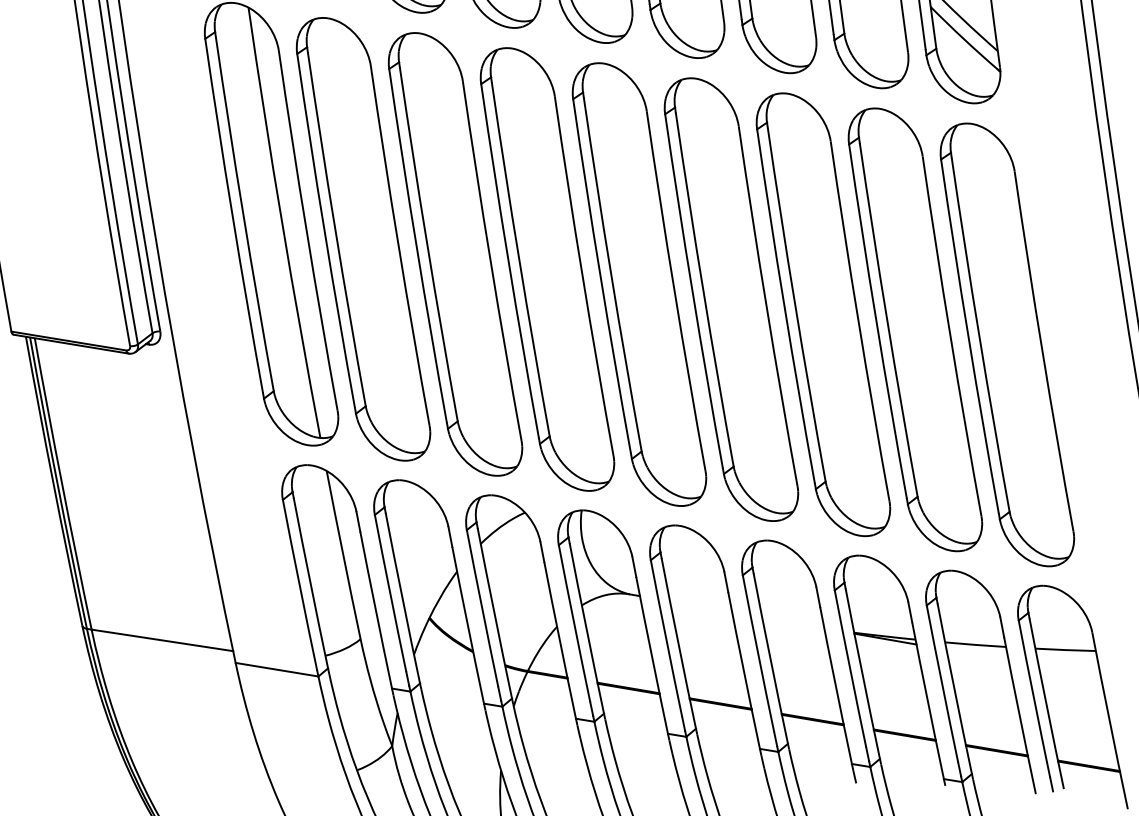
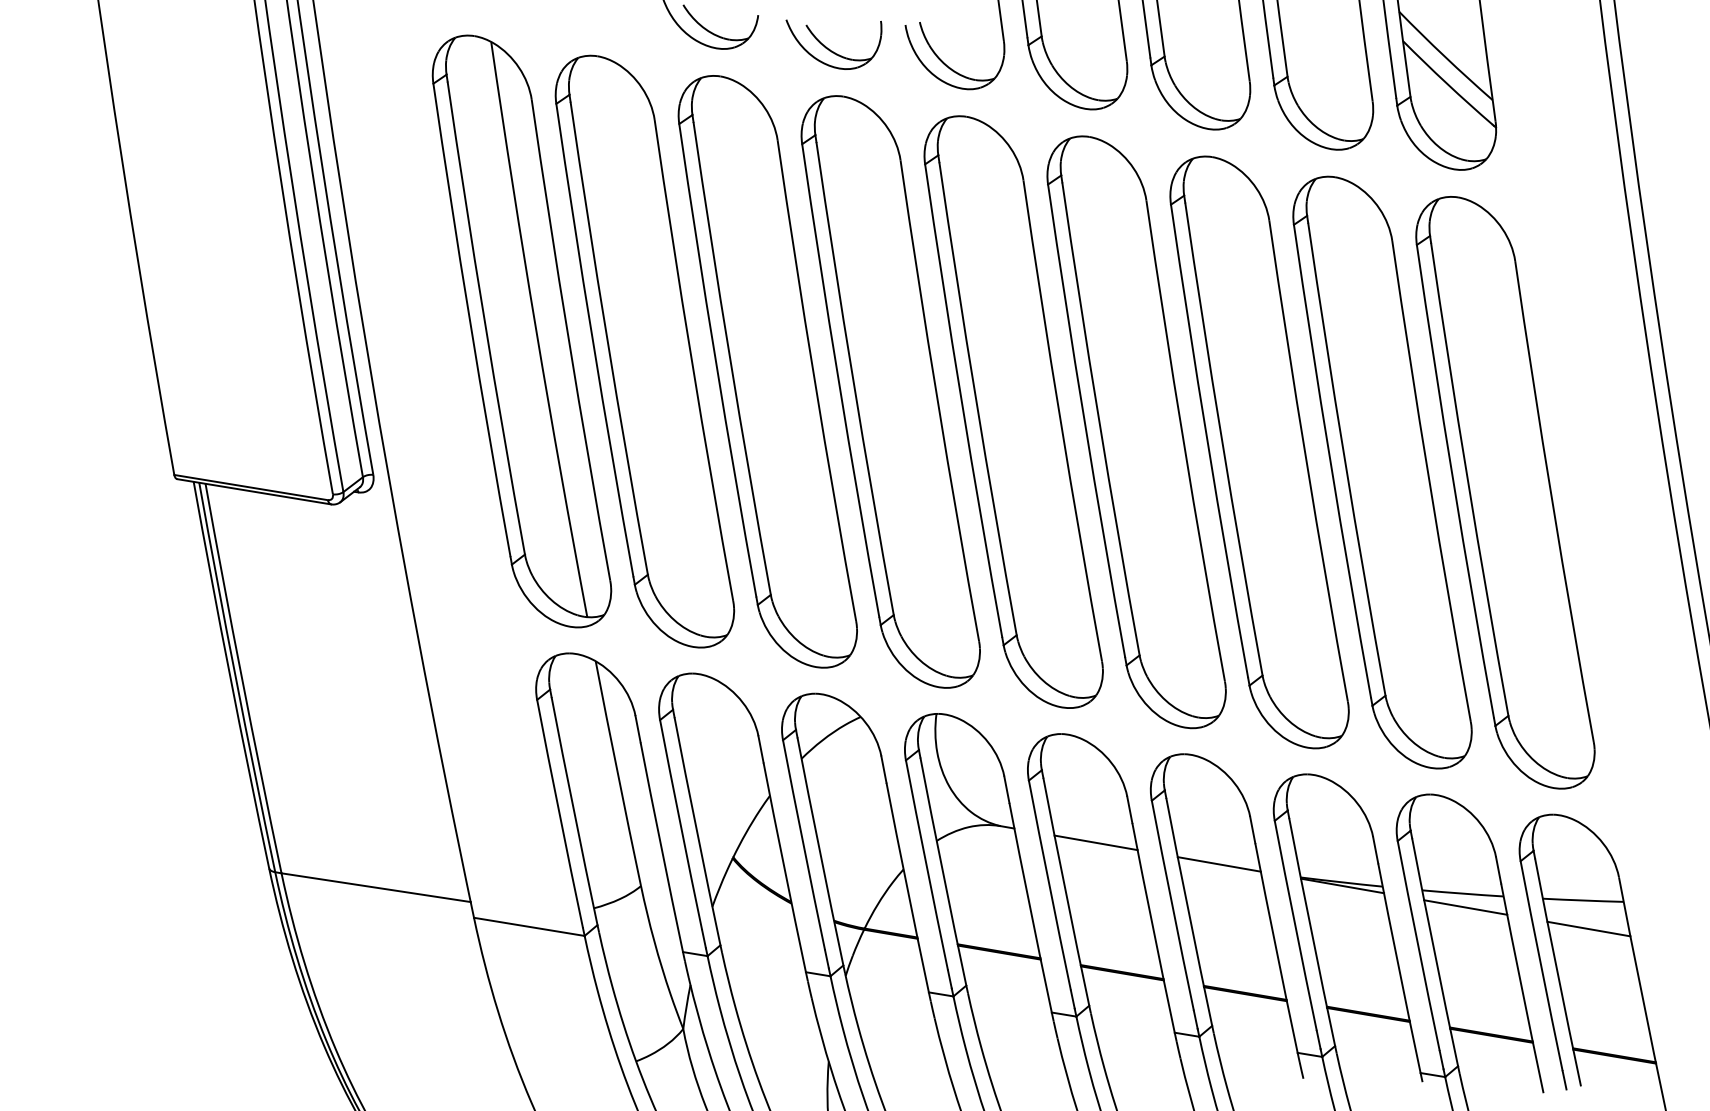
line: (700, 606) -> (1095, 842), added
line: (792, 623) -> (1218, 864), added
line: (977, 655) -> (1465, 907), added
line: (1069, 670) -> (1588, 928), added

